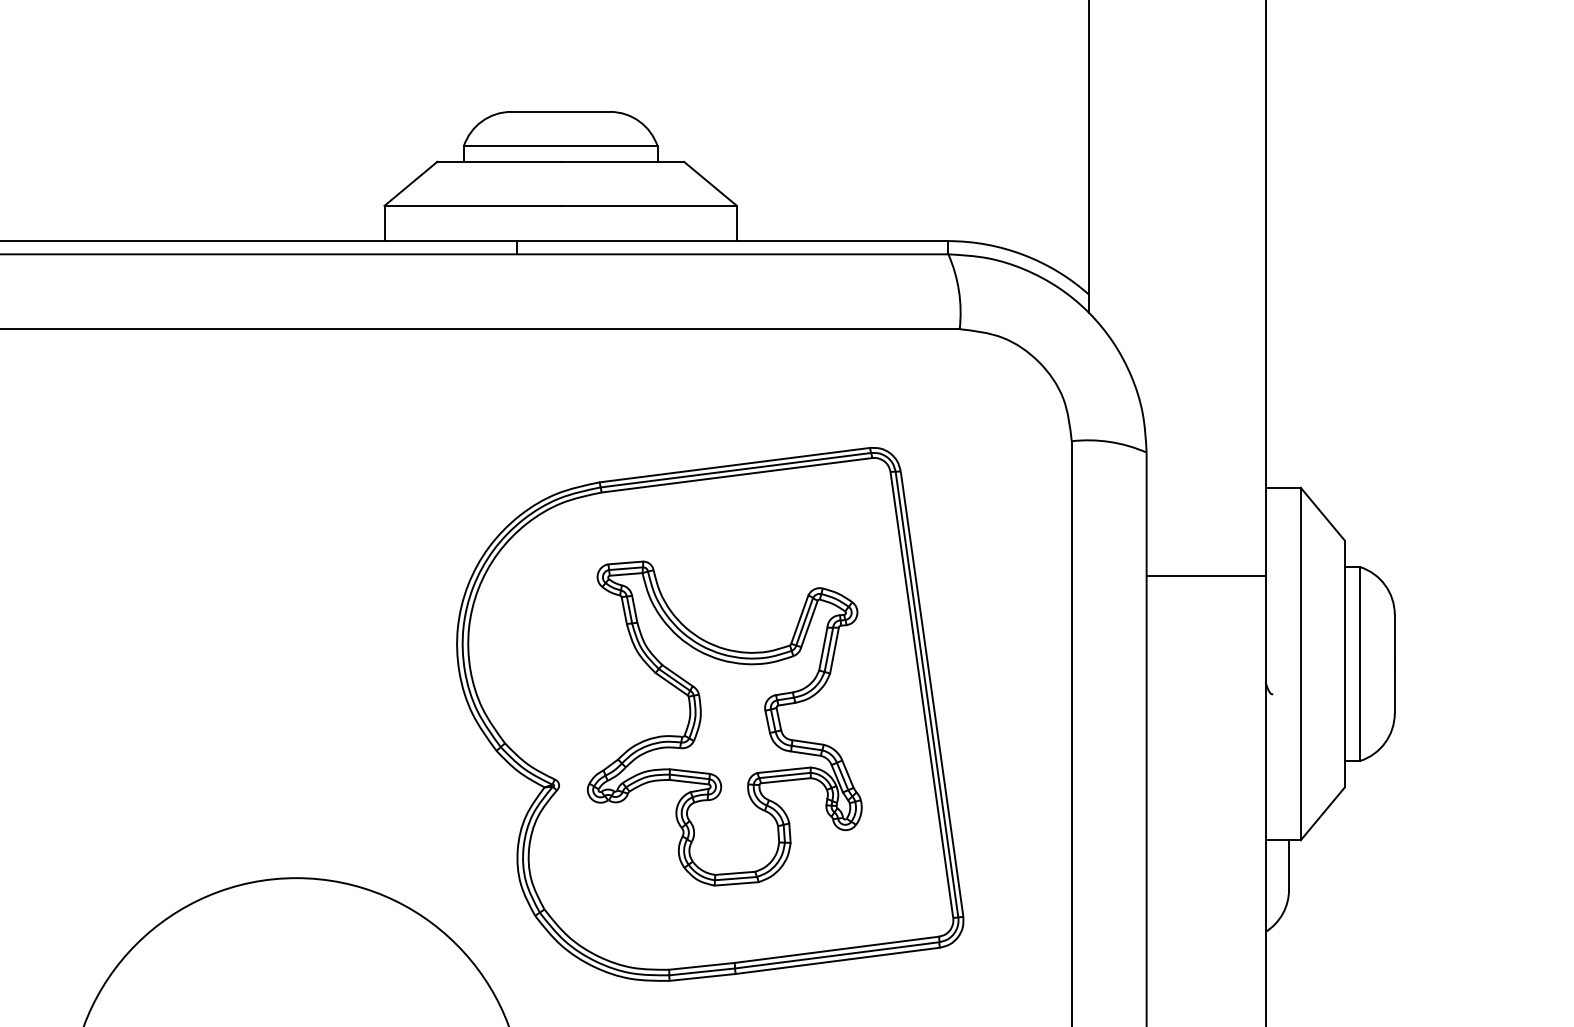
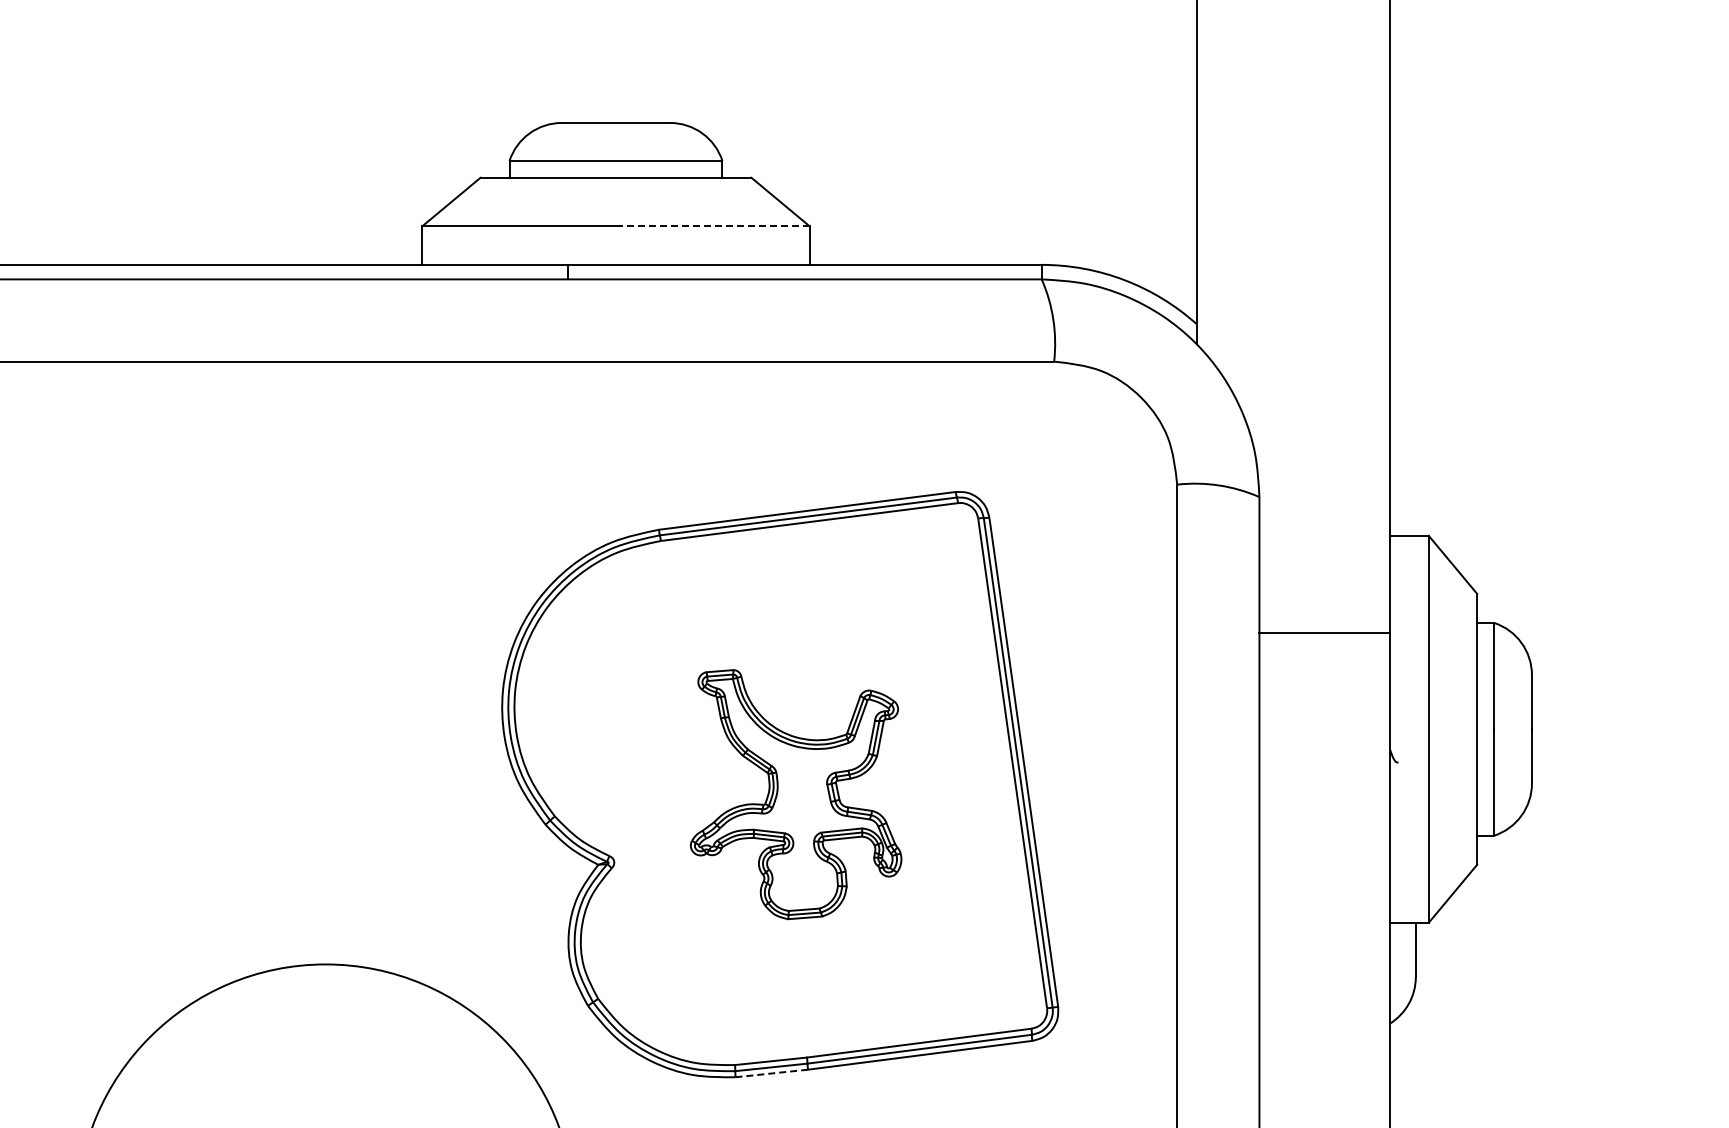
line: (648, 206) -> (712, 226), solid -> dashed
part: (724, 723) -> (795, 794), size x0.7
line: (702, 977) -> (771, 1073), solid -> dashed

